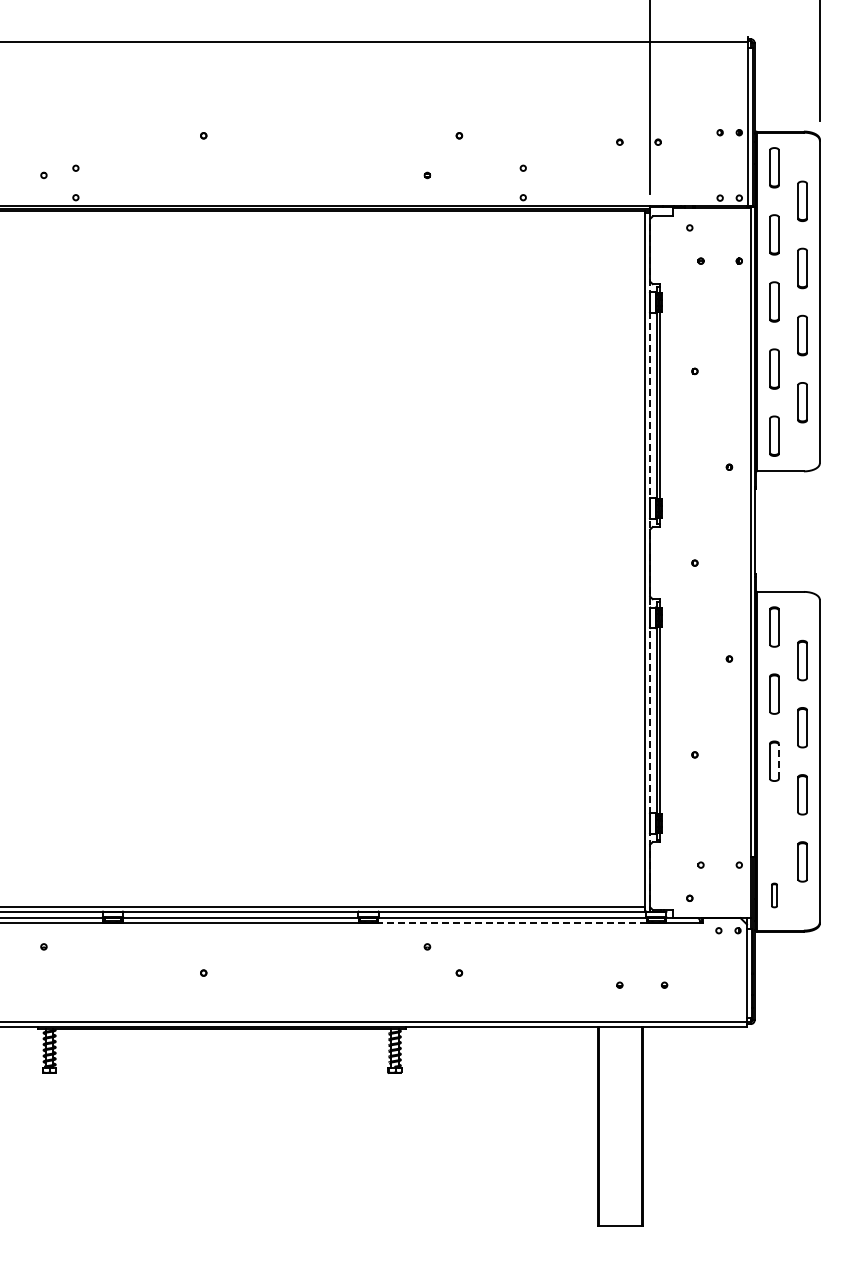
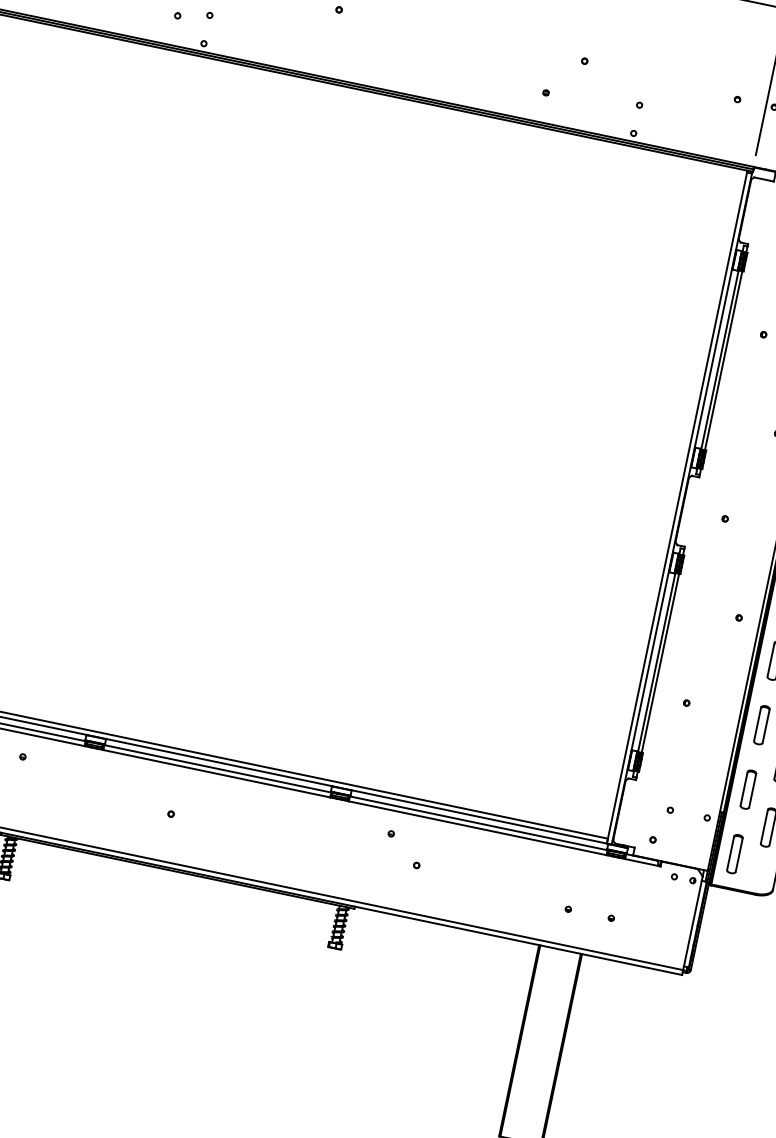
line: (649, 562) -> (681, 509), dashed -> solid
line: (778, 761) -> (765, 726), dashed -> solid
part: (774, 827) -> (748, 788), added
part: (774, 895) -> (734, 854), size x1.67
line: (511, 923) -> (476, 828), dashed -> solid

